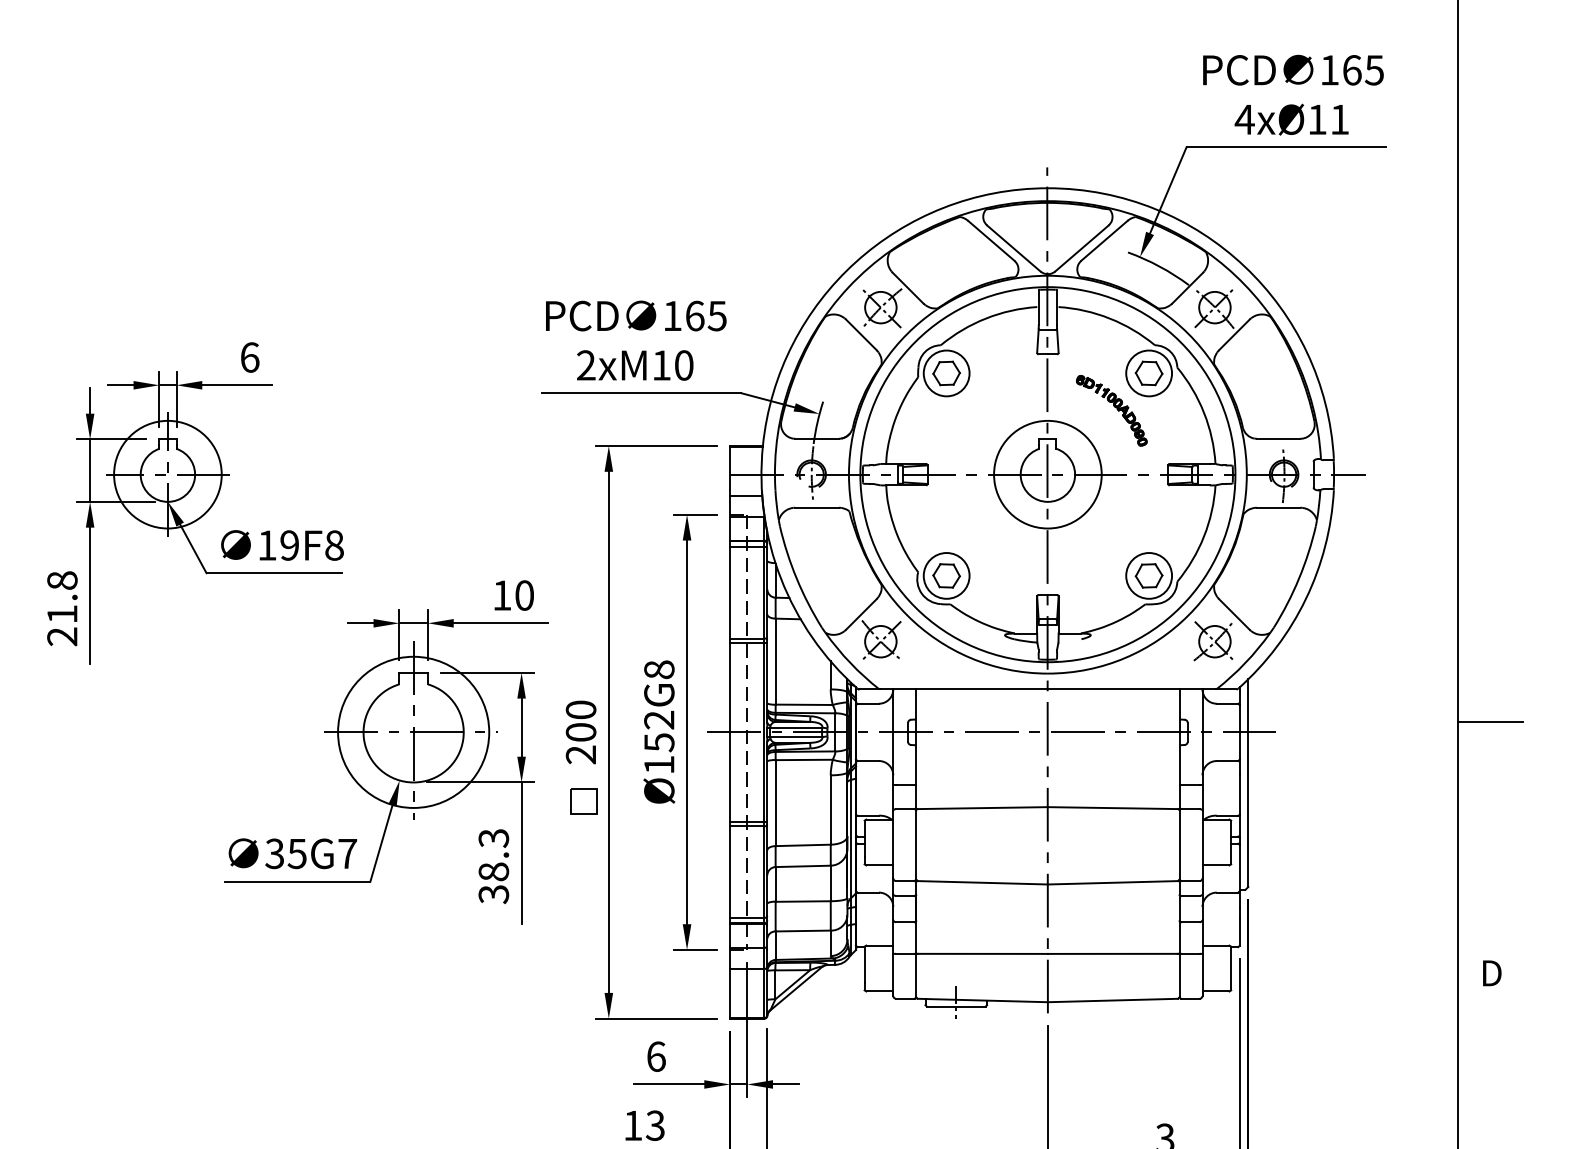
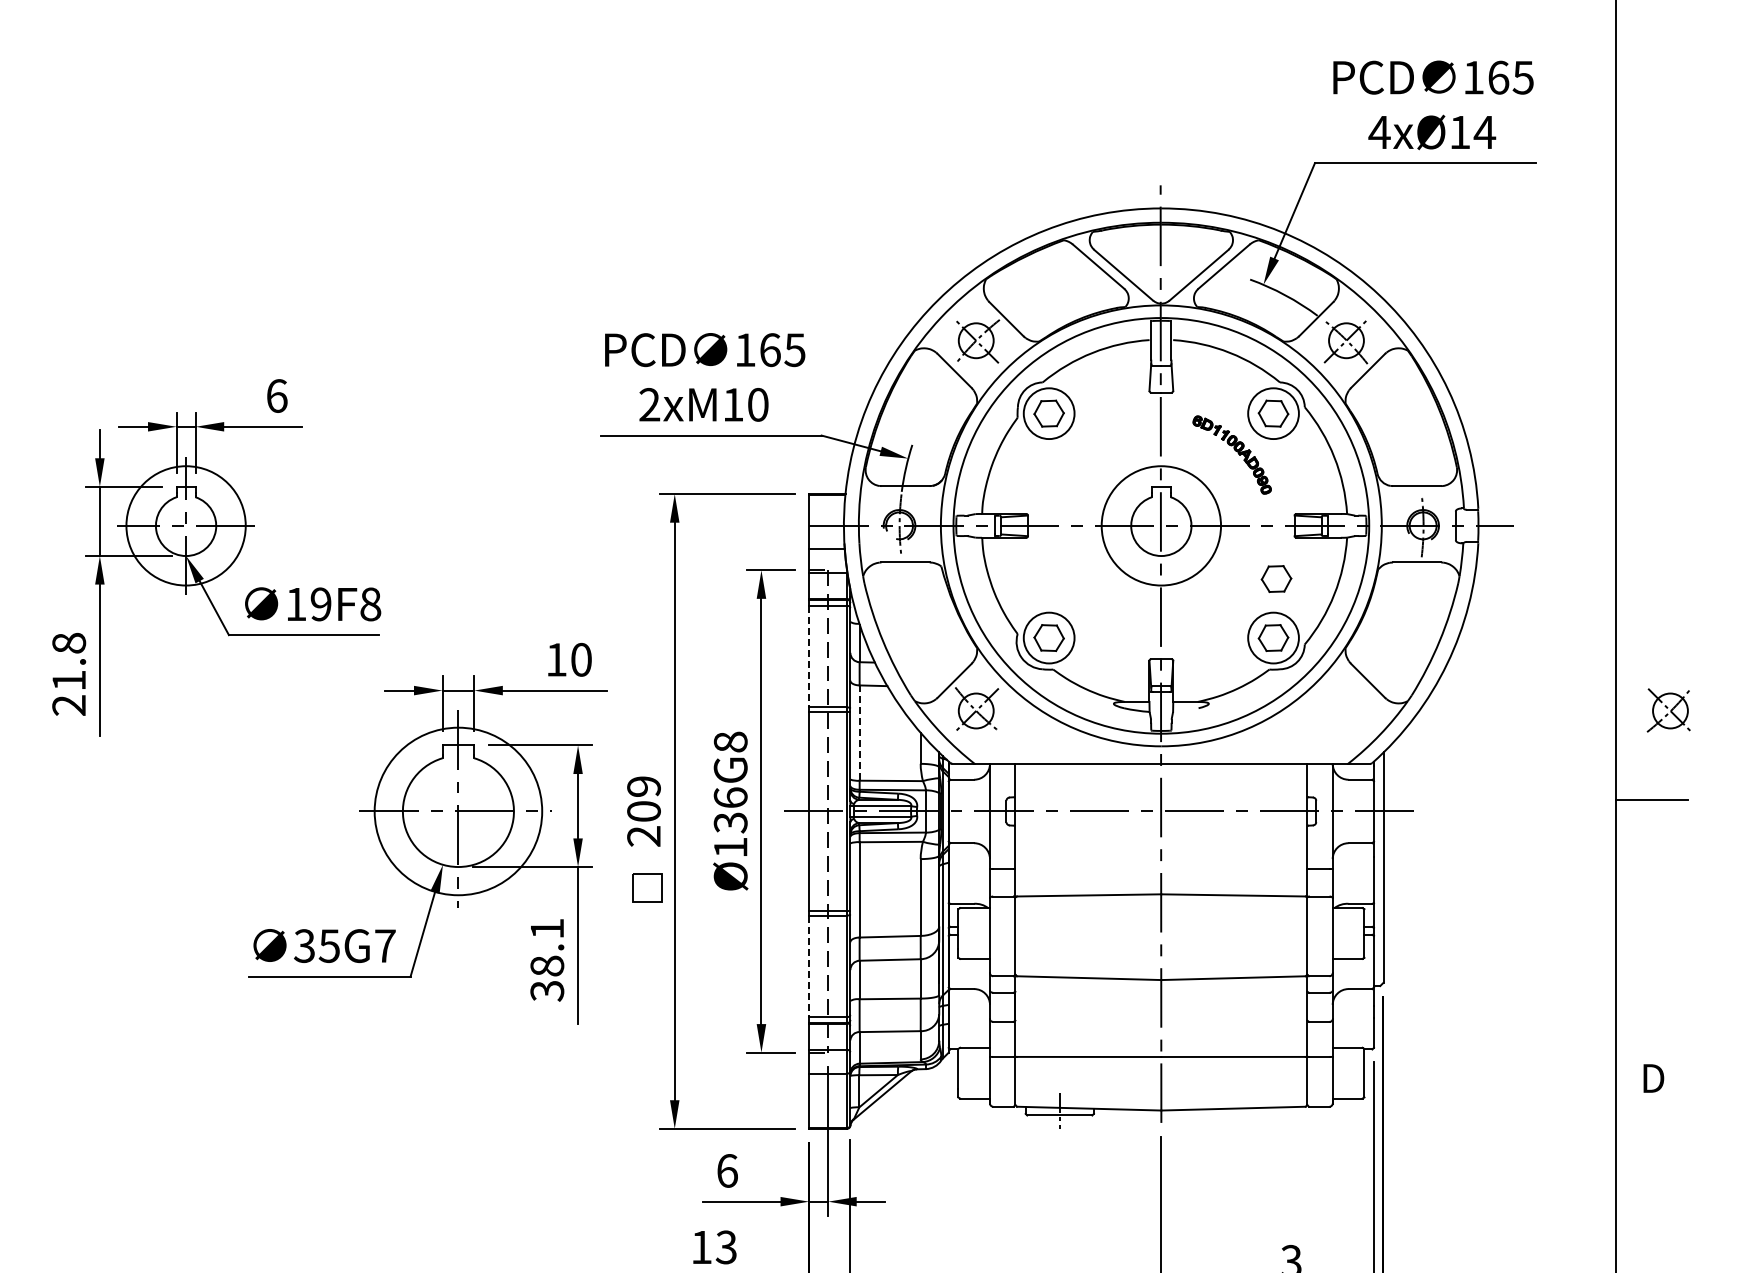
text: (1339, 119) -> (1484, 132), 4xØ11 -> 4xØ14
part: (1151, 522) -> (1276, 578), added
line: (730, 592) -> (809, 656), solid -> dashed
part: (1213, 641) -> (1668, 710), moved
line: (775, 662) -> (859, 733), solid -> dashed
text: (580, 709) -> (643, 786), 200 -> 209
text: (659, 731) -> (730, 810), Ø152G8 -> Ø136G8
text: (494, 837) -> (547, 928), 38.3 -> 38.1
line: (730, 872) -> (809, 966), solid -> dashed

